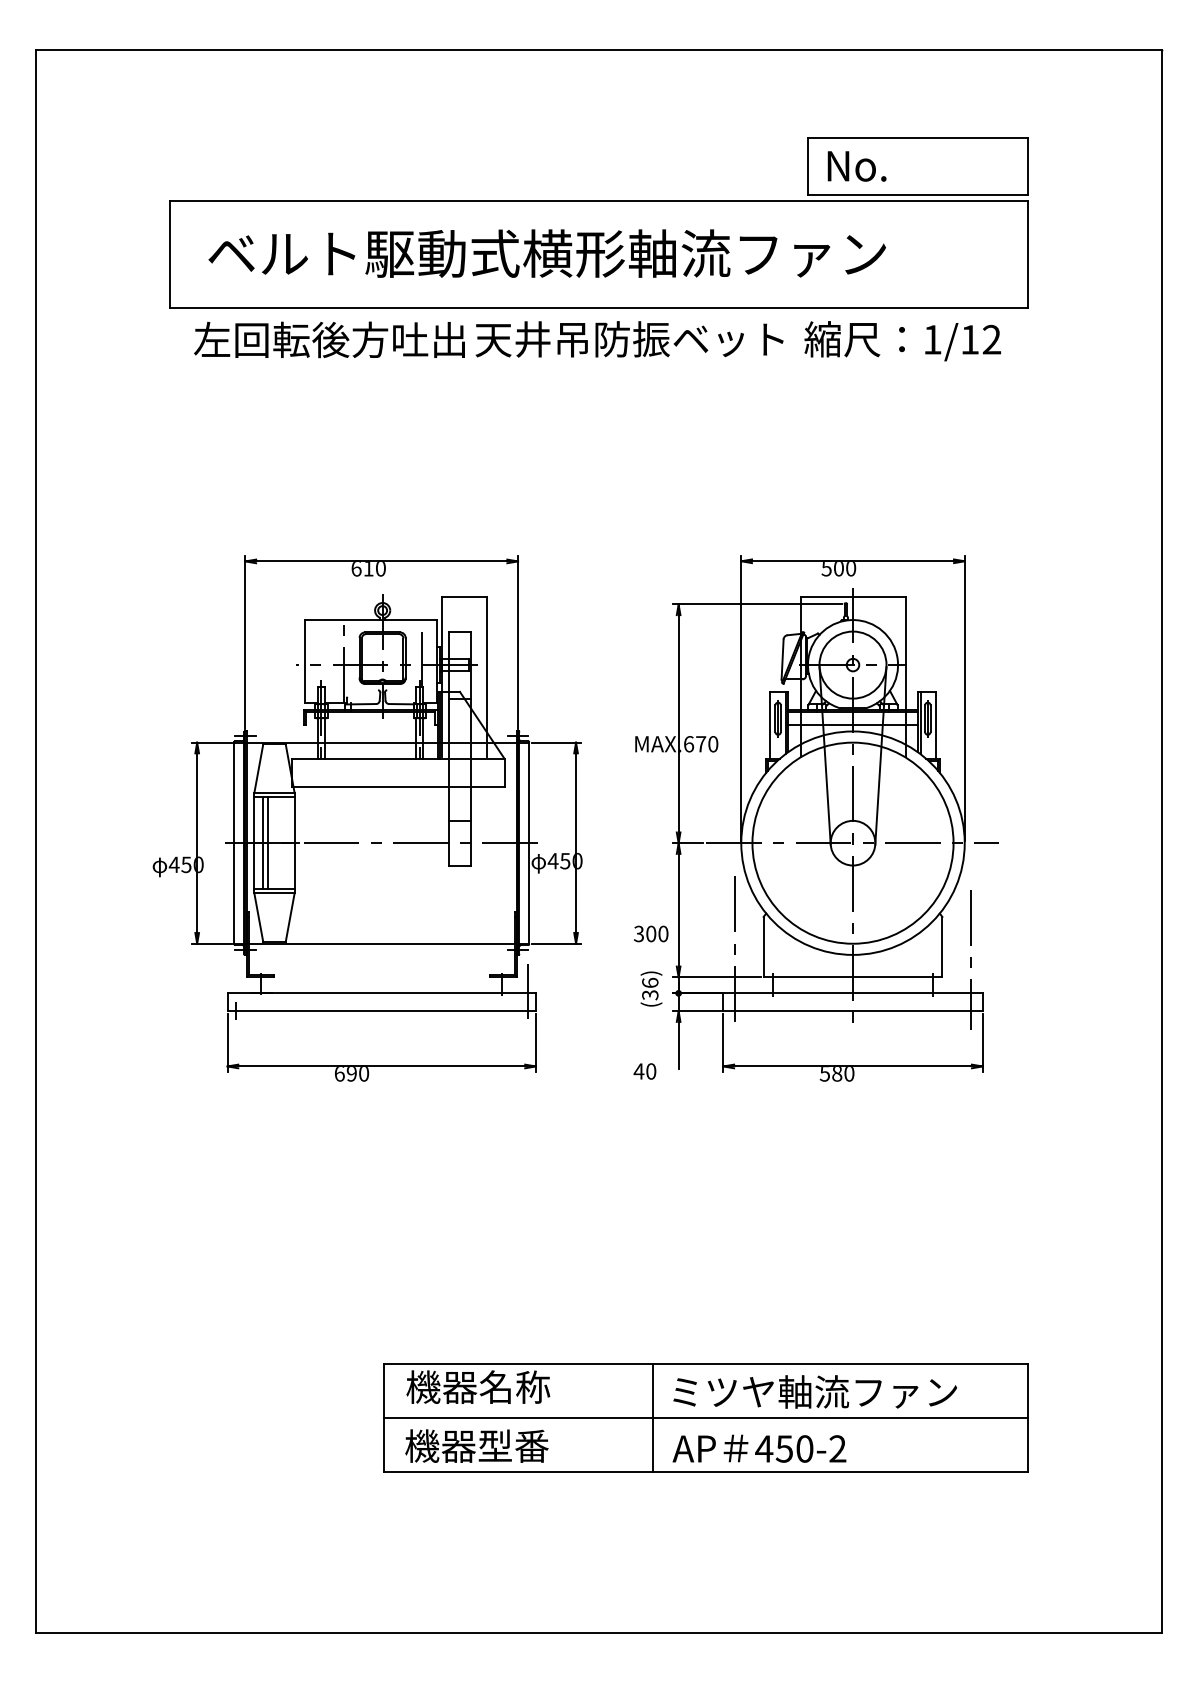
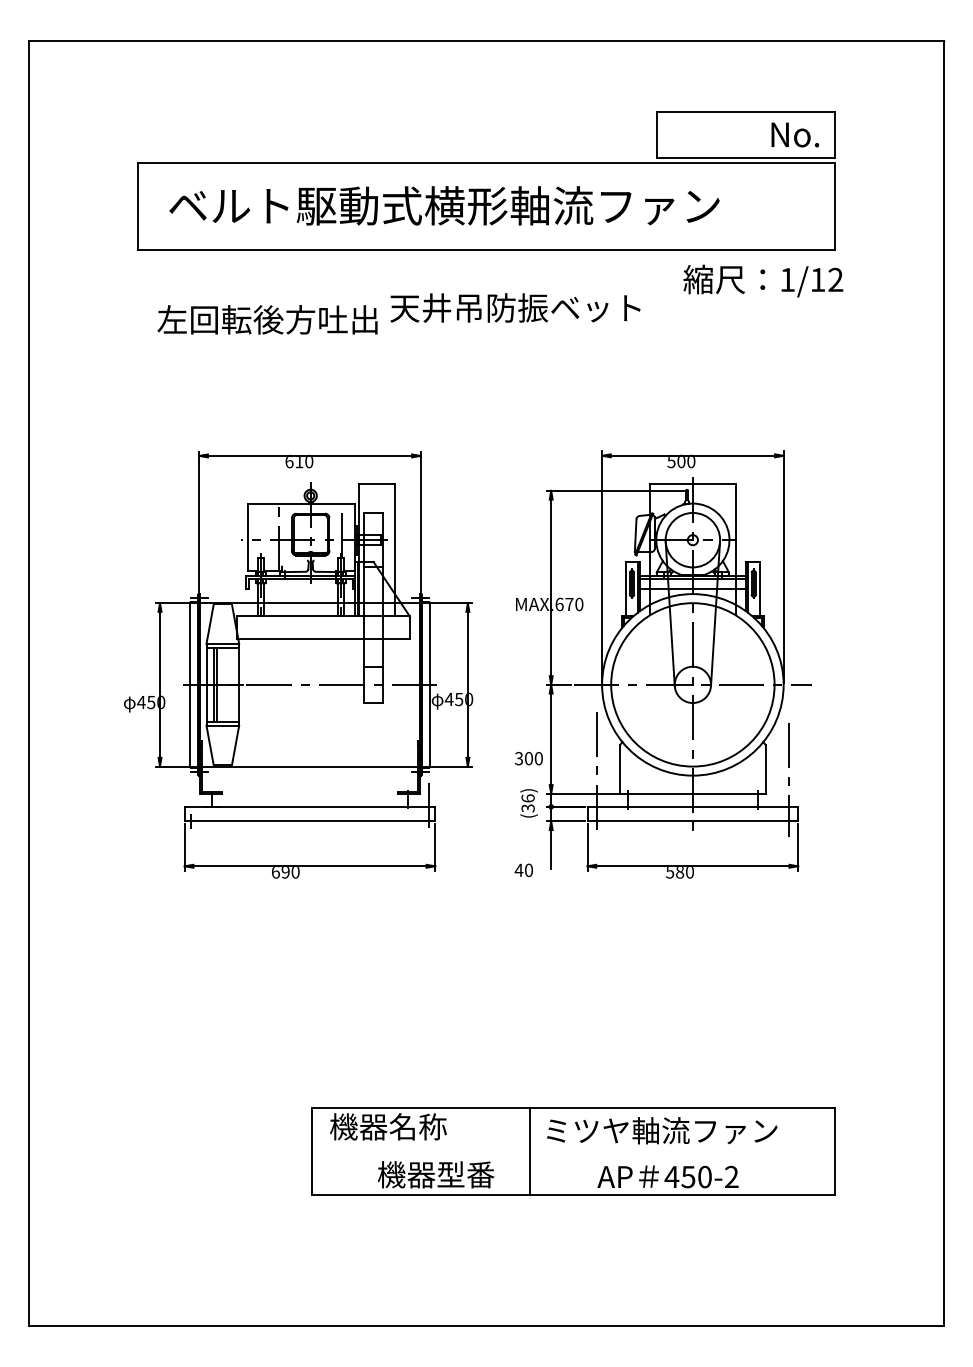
text: (856, 166) -> (794, 135), moved
text: (329, 339) -> (267, 319), moved
text: (629, 339) -> (515, 308), moved
text: (902, 341) -> (763, 281), moved
line: (706, 1417) -> (573, 1151), removed
text: (476, 1445) -> (435, 1174), moved
text: (759, 1448) -> (668, 1176), moved

